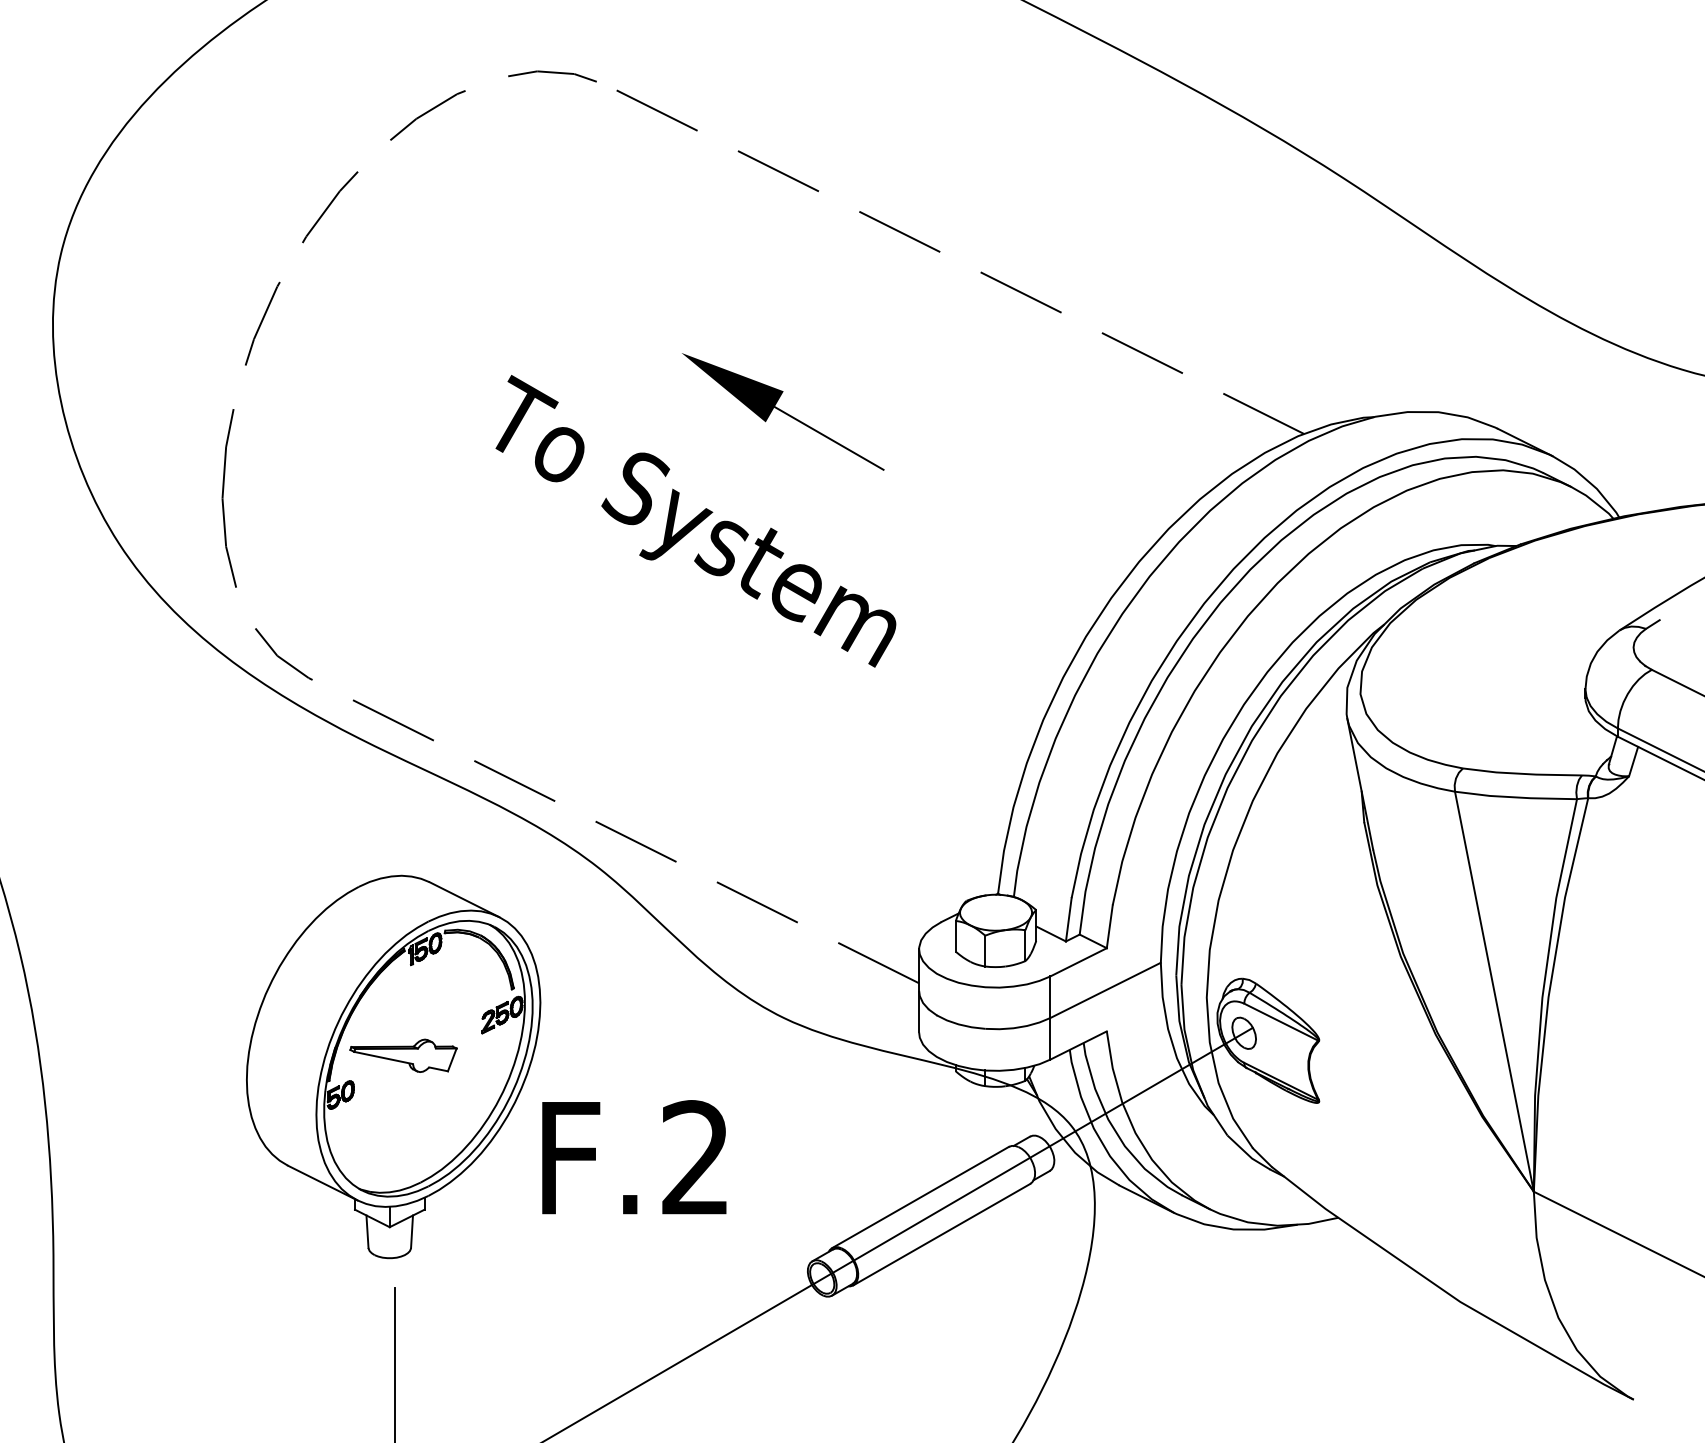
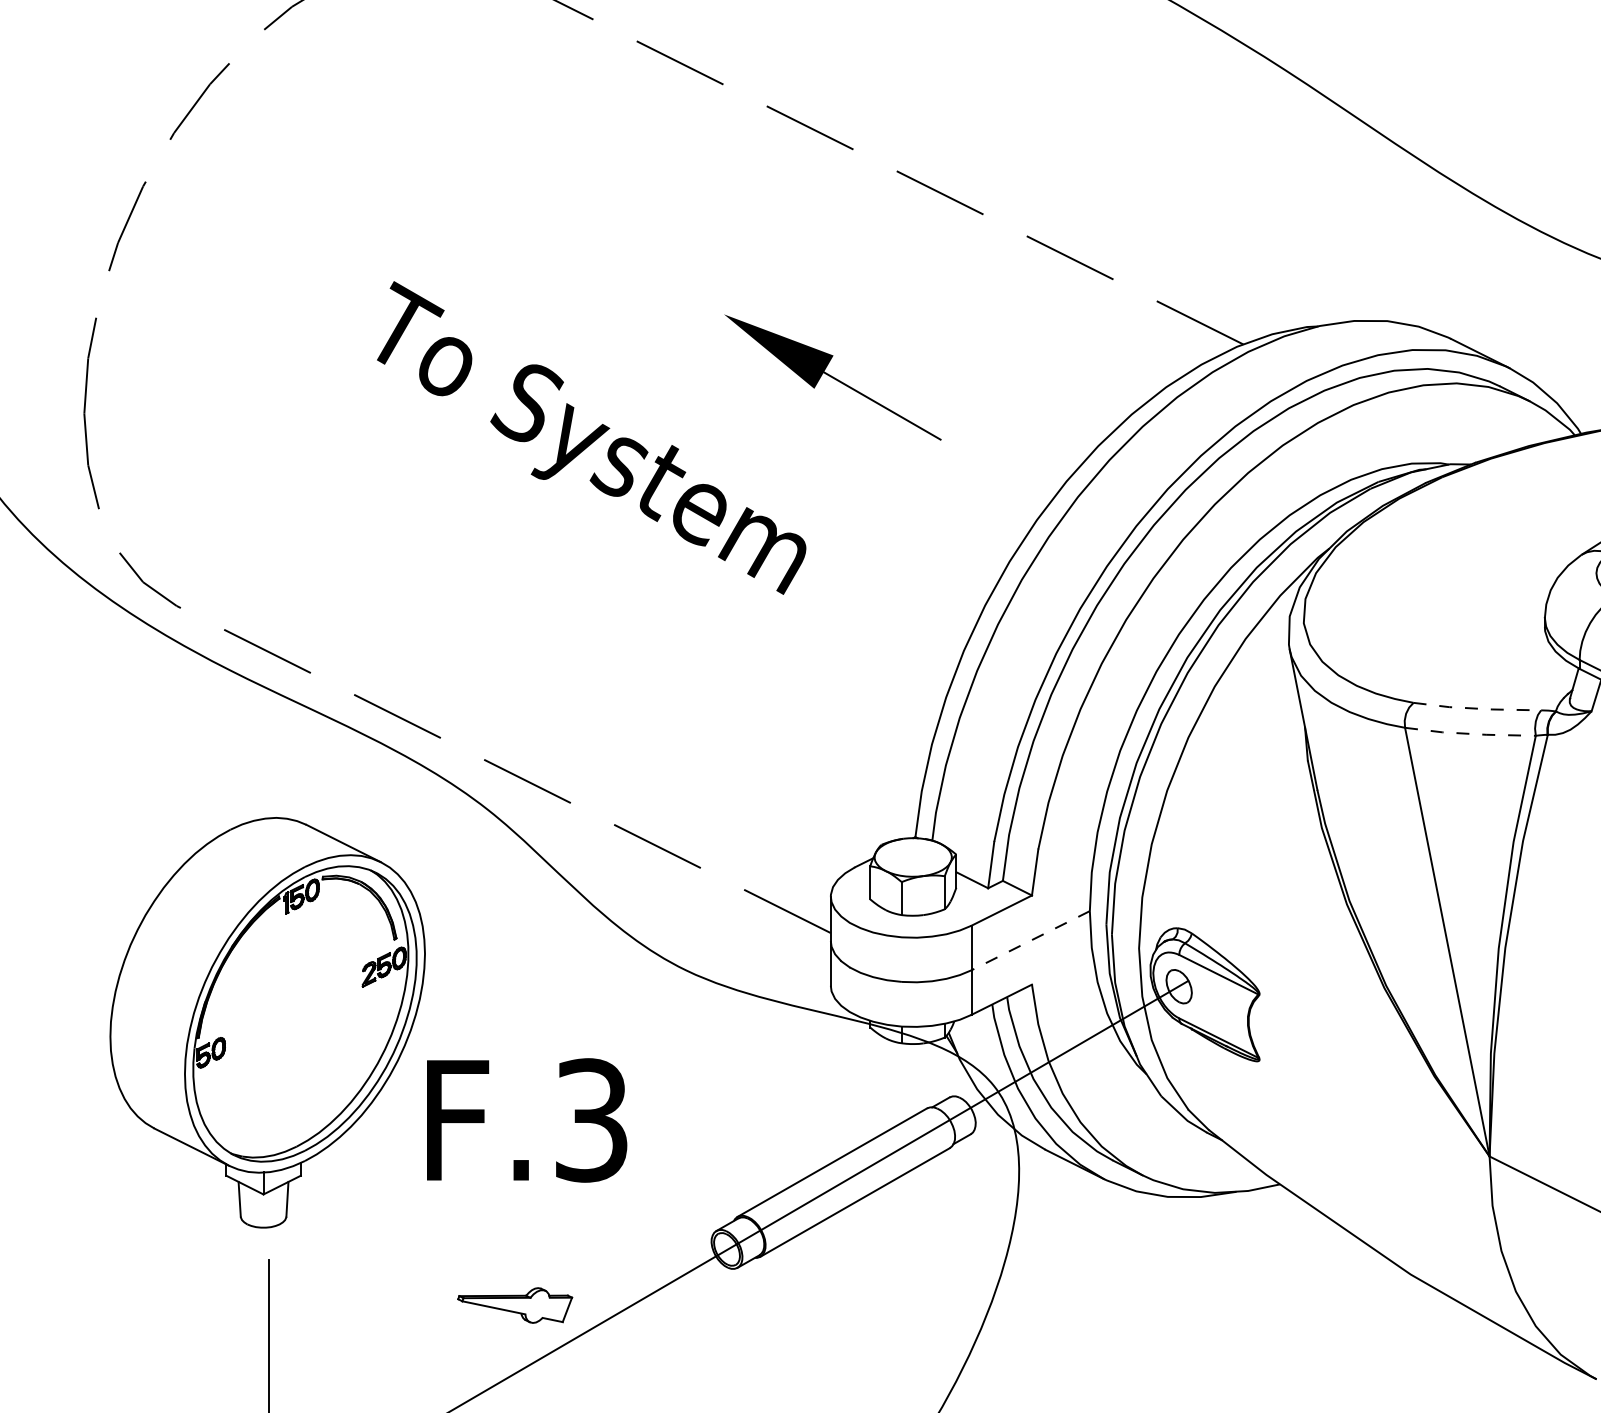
part: (783, 411) -> (833, 377), moved
line: (1522, 773) -> (1477, 708), solid -> dashed
line: (1515, 797) -> (1469, 733), solid -> dashed
line: (1105, 990) -> (1030, 940), solid -> dashed
part: (403, 1055) -> (515, 1305), moved
text: (695, 1158) -> (591, 1120), F.2 -> F.3

